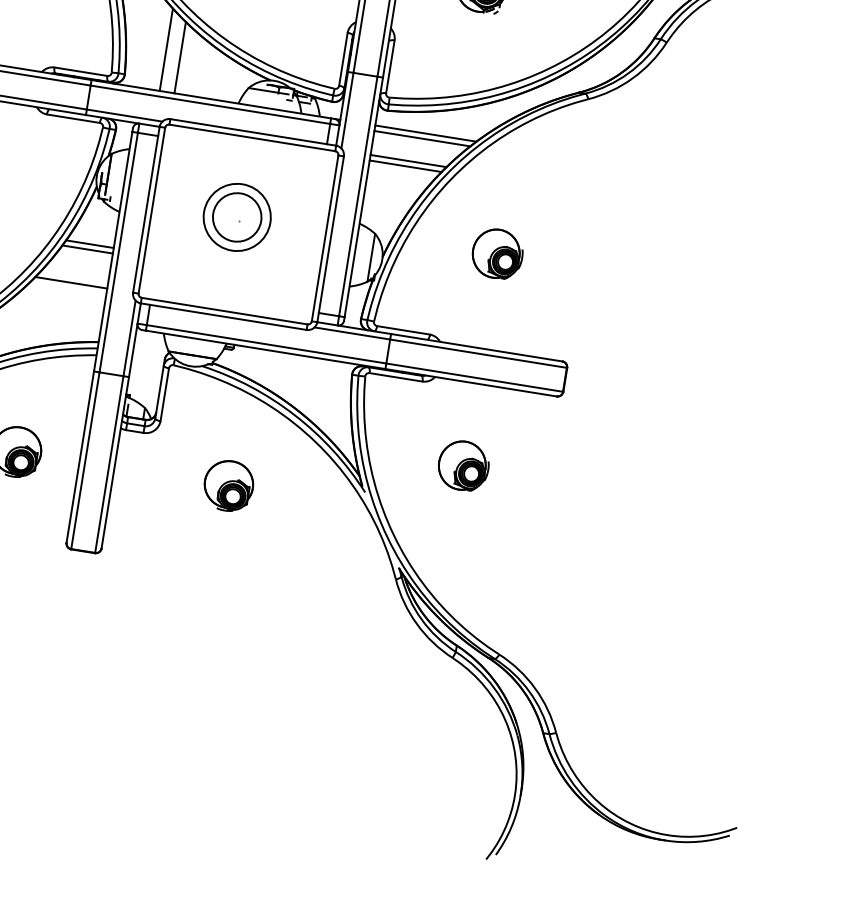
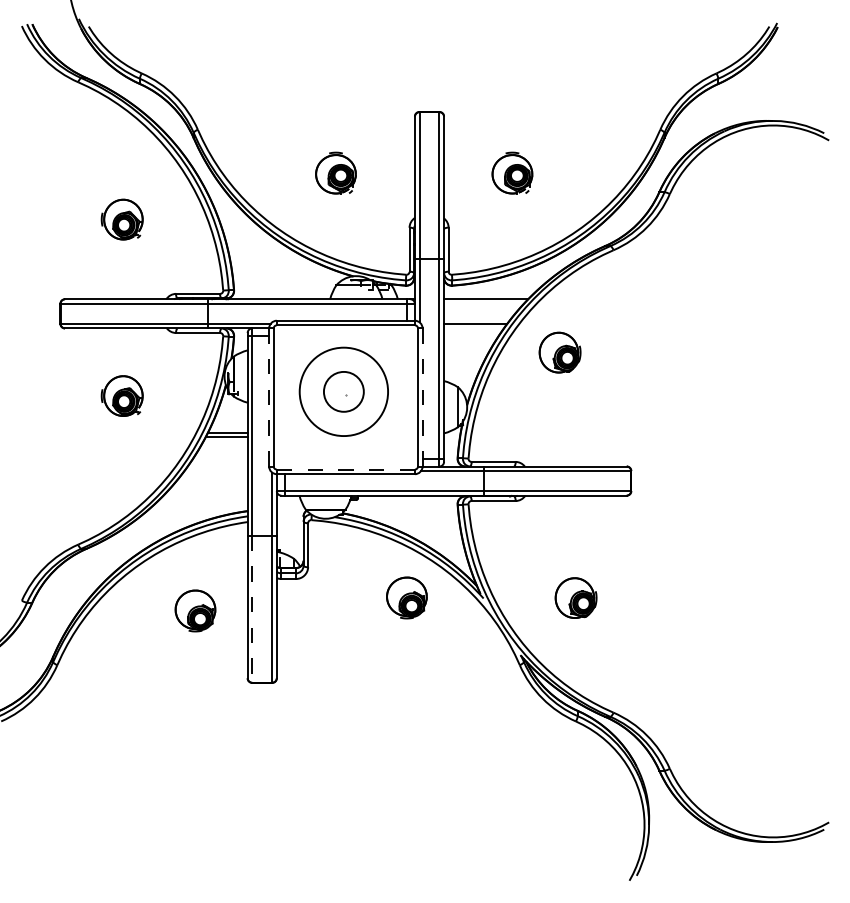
line: (166, 49) -> (264, 264), removed
line: (179, 57) -> (276, 269), removed
line: (421, 138) -> (483, 303), removed
line: (405, 166) -> (473, 328), removed
line: (146, 208) -> (269, 396), solid -> dashed
circle: (236, 216) -> (343, 391), size x1.6
line: (330, 239) -> (422, 397), solid -> dashed
part: (496, 253) -> (559, 352), moved
line: (71, 282) -> (217, 466), removed
line: (225, 311) -> (346, 469), solid -> dashed
line: (85, 461) -> (252, 609), solid -> dashed
part: (463, 465) -> (575, 597), moved
part: (228, 485) -> (406, 597), moved

